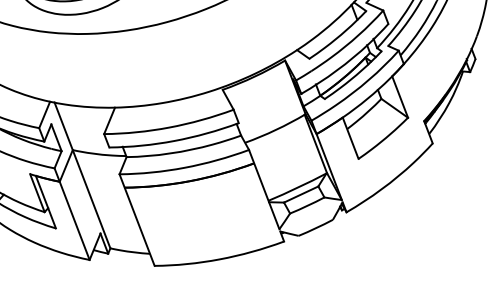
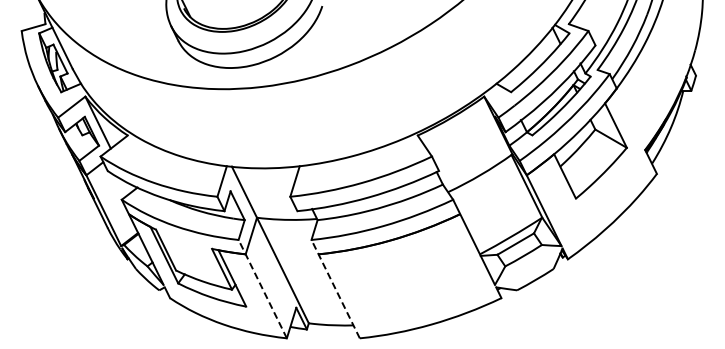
line: (71, 214) -> (262, 289), solid -> dashed
line: (136, 220) -> (335, 289), solid -> dashed

